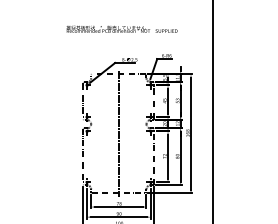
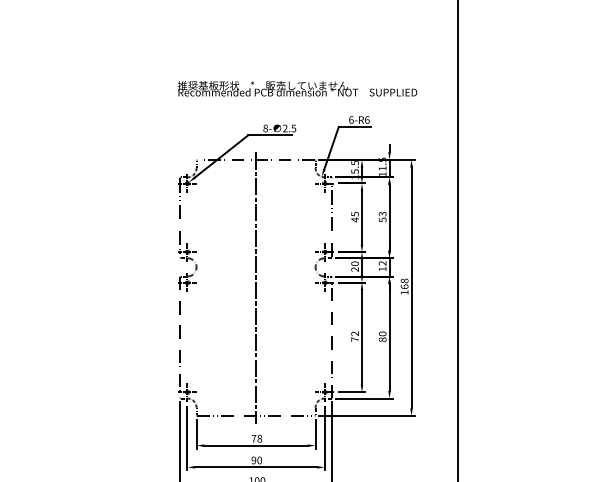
text: (121, 28) -> (296, 87), moved

